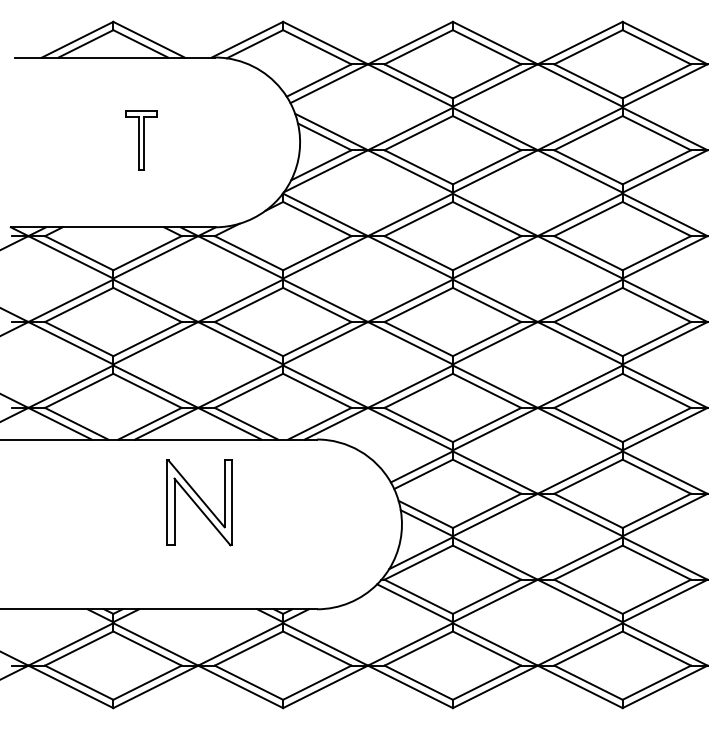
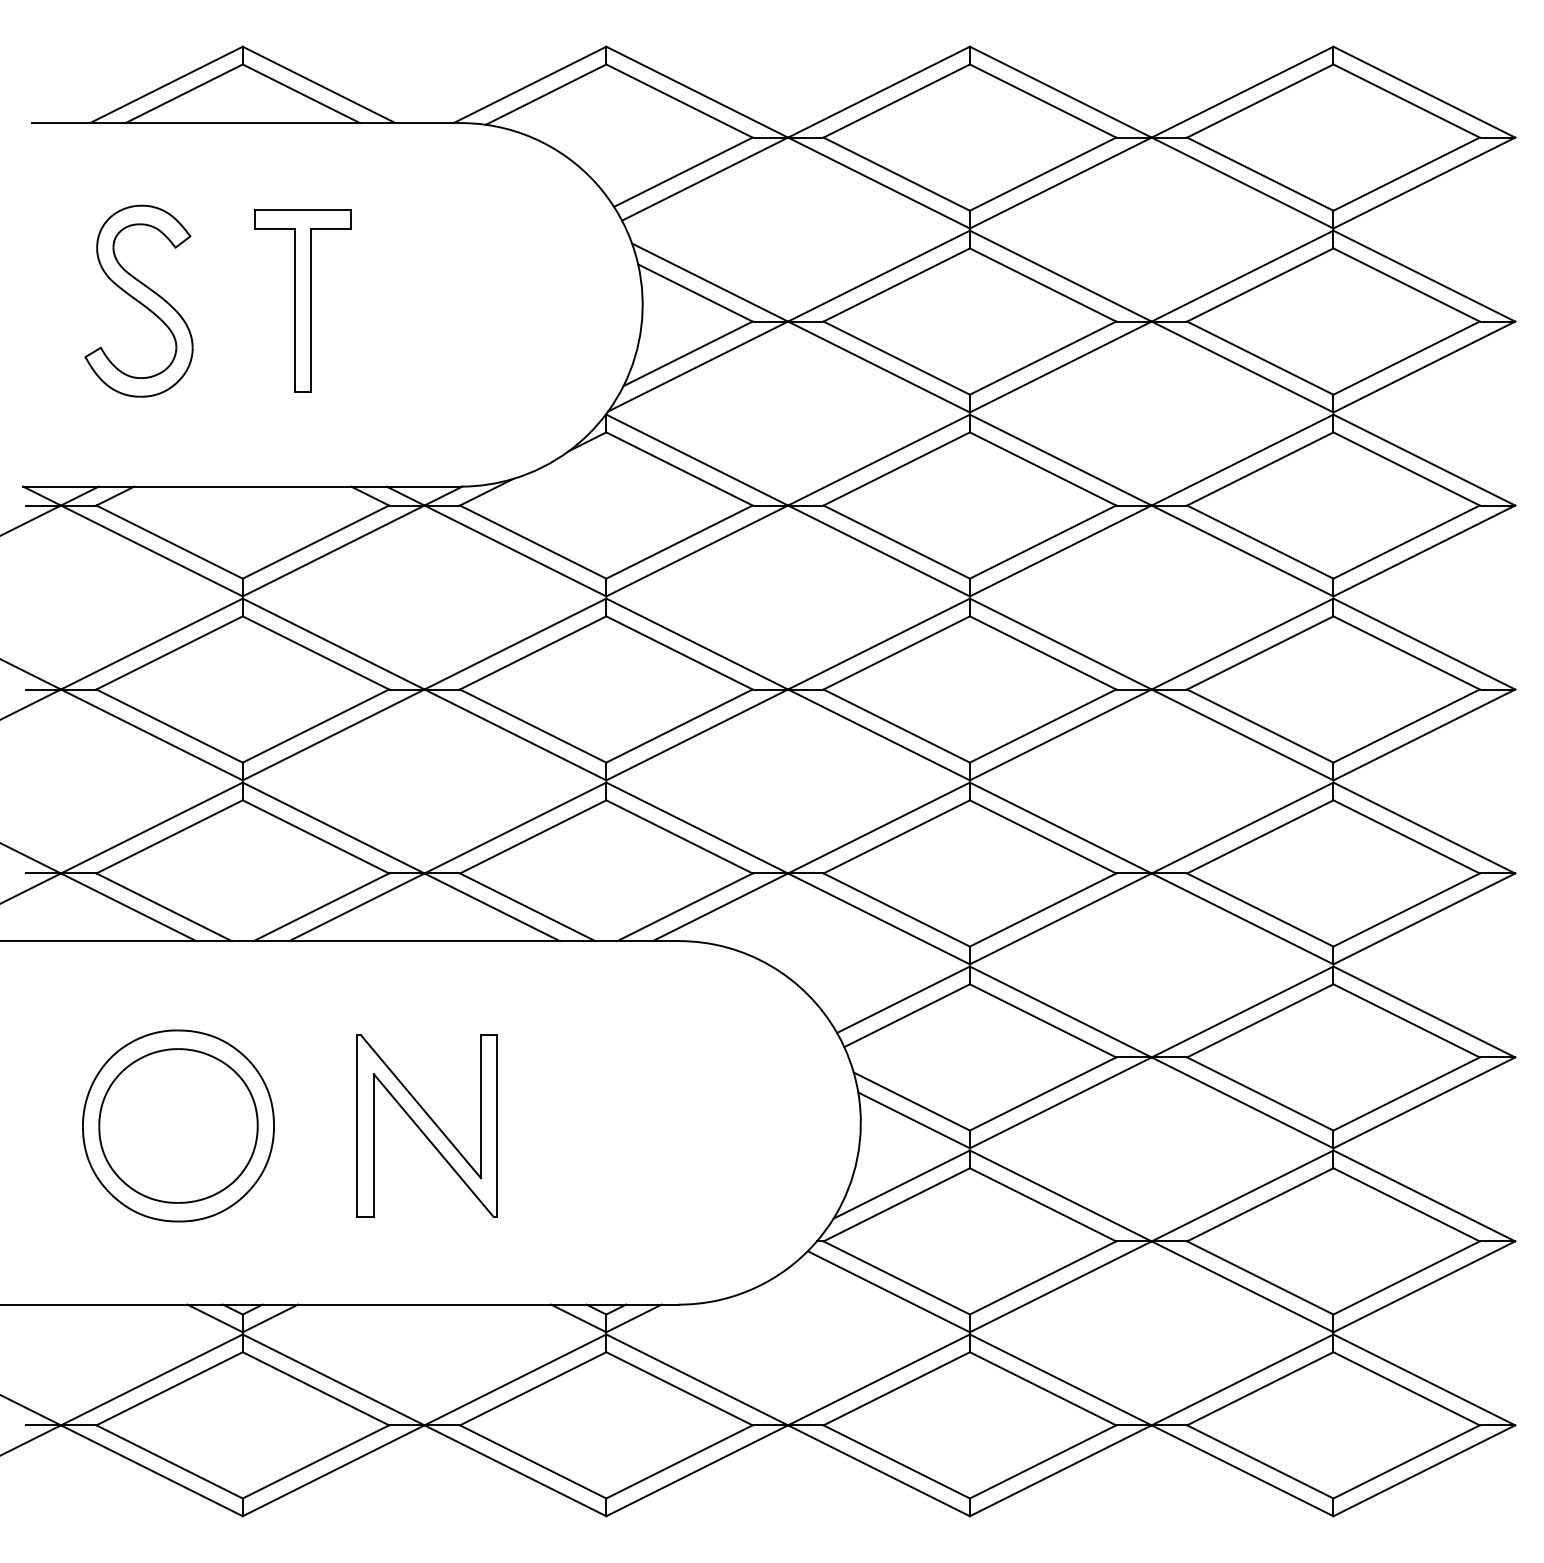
part: (64, 140) -> (138, 300), added
part: (141, 140) -> (303, 300), size x1.43
part: (199, 502) -> (427, 1125), moved
part: (82, 525) -> (176, 1125), added

